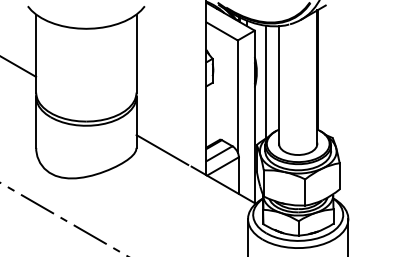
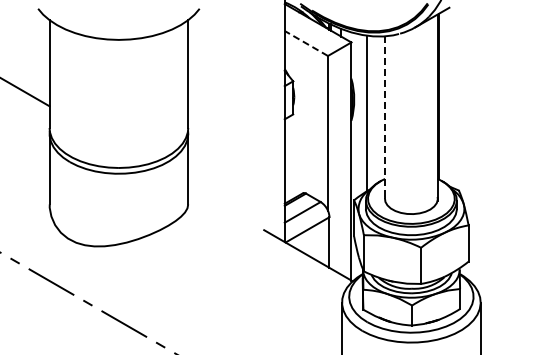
line: (222, 31) -> (306, 43), solid -> dashed
line: (279, 86) -> (385, 119), solid -> dashed
line: (162, 149) -> (223, 206), removed

